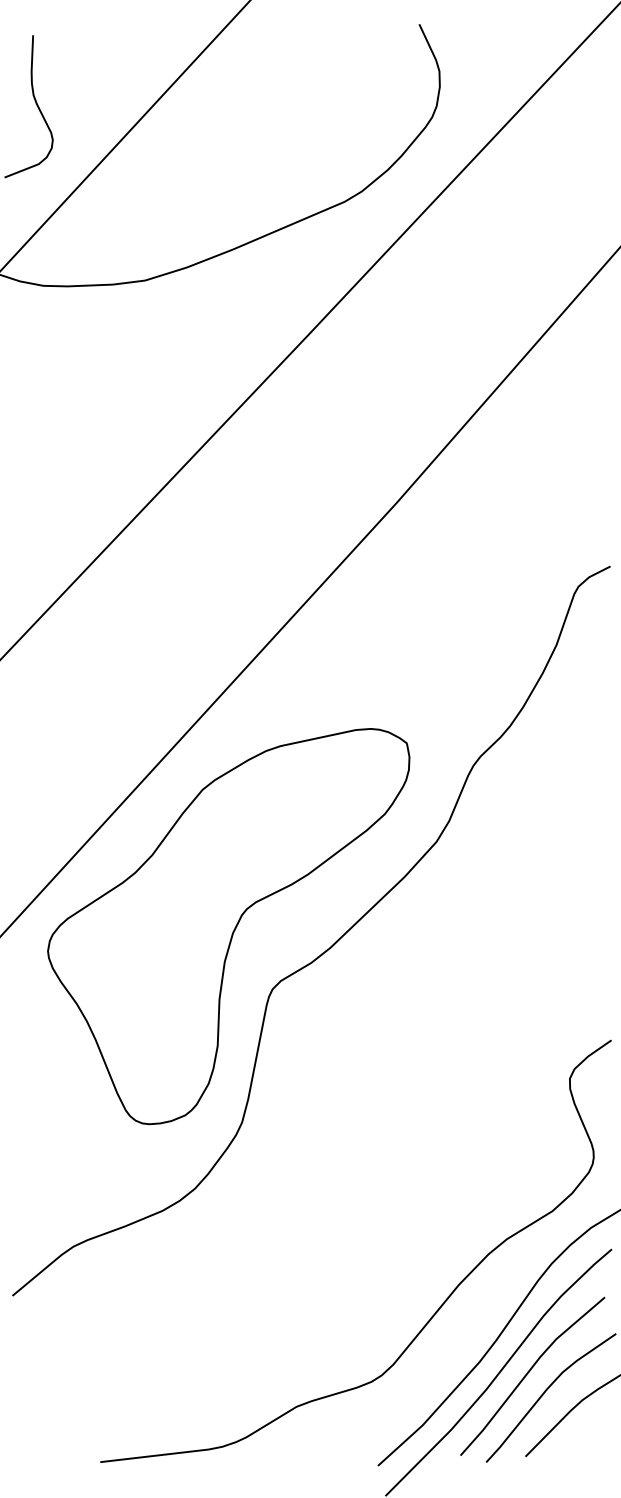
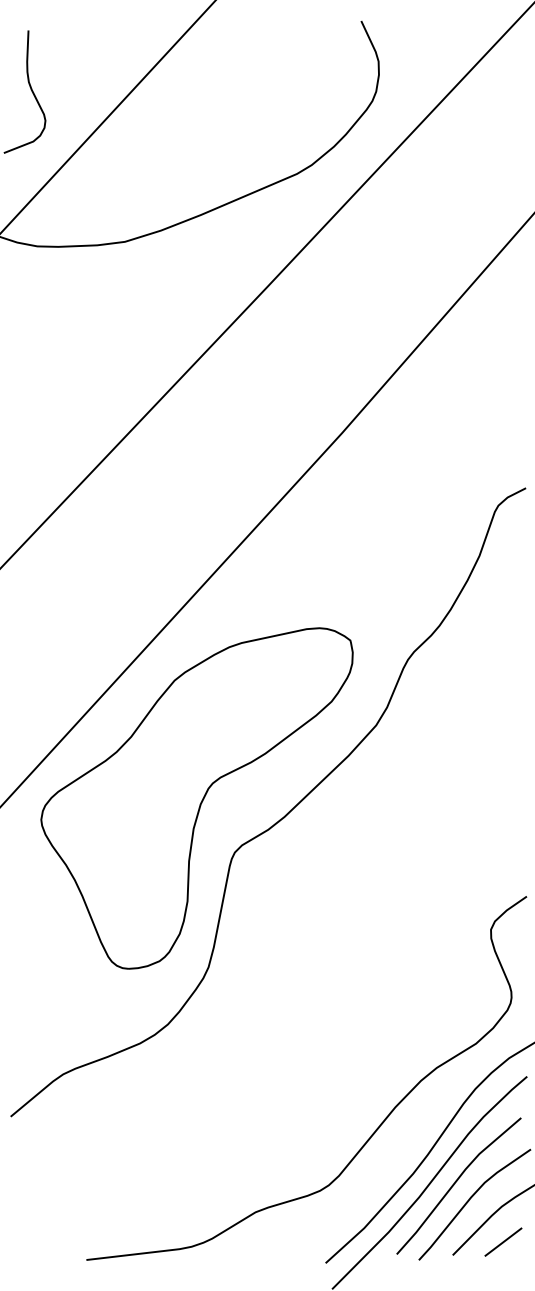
line: (584, 1440) -> (503, 1241), added

